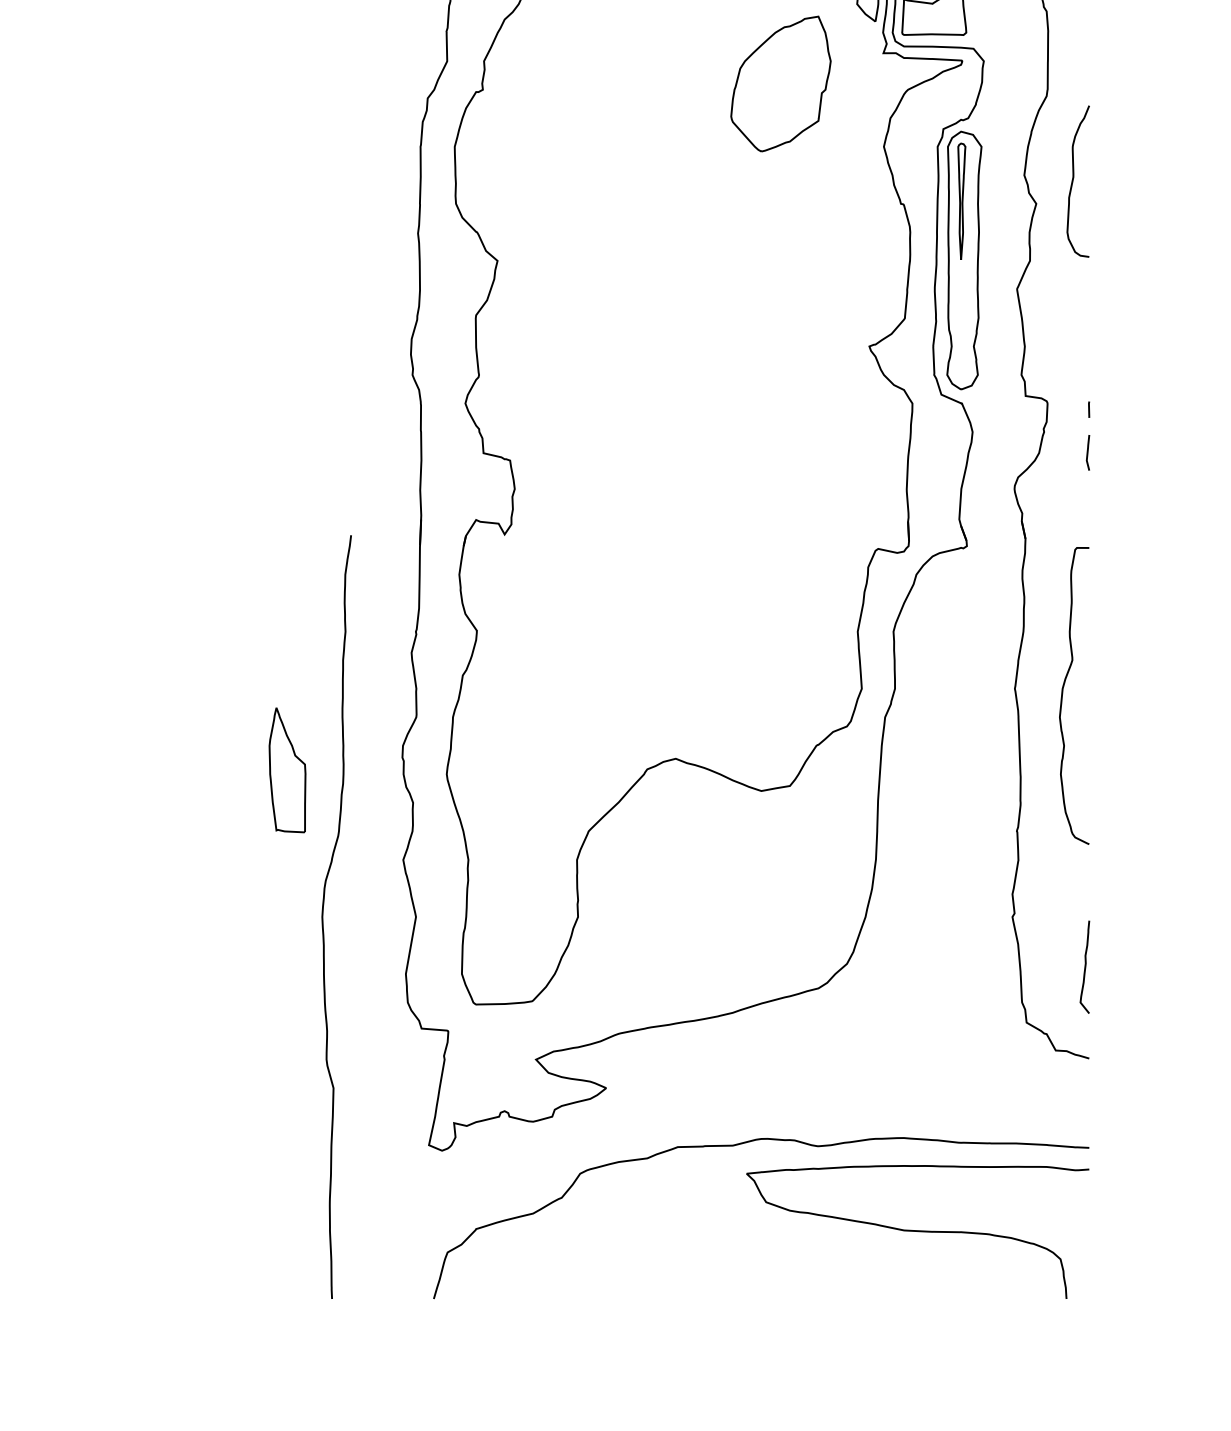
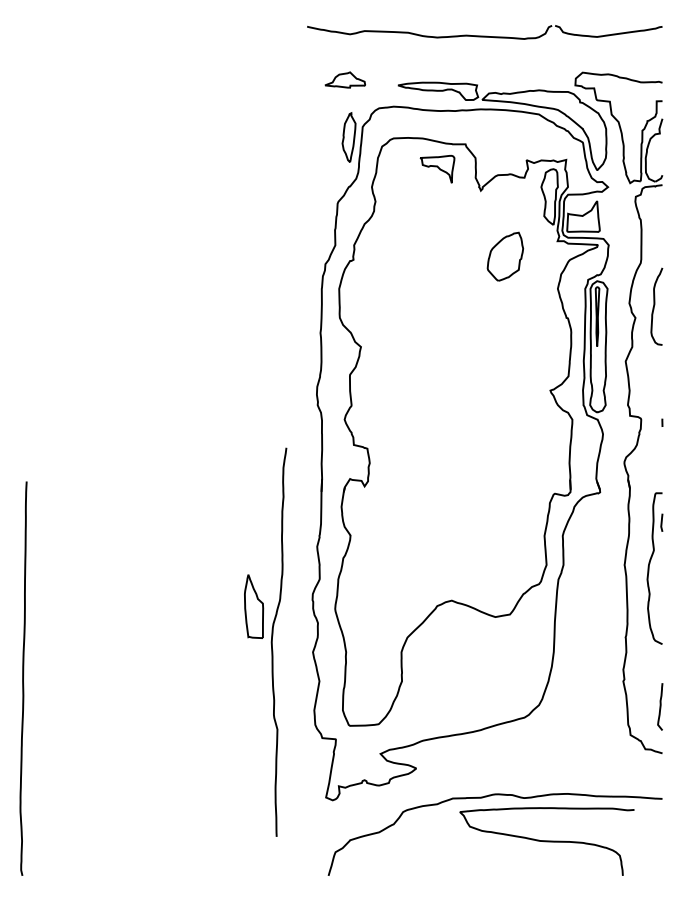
part: (781, 83) -> (505, 256), size x0.7
line: (1087, 452) -> (661, 522), moved
curve: (323, 915) -> (272, 641), moved
curve: (916, 1231) -> (546, 841), moved

